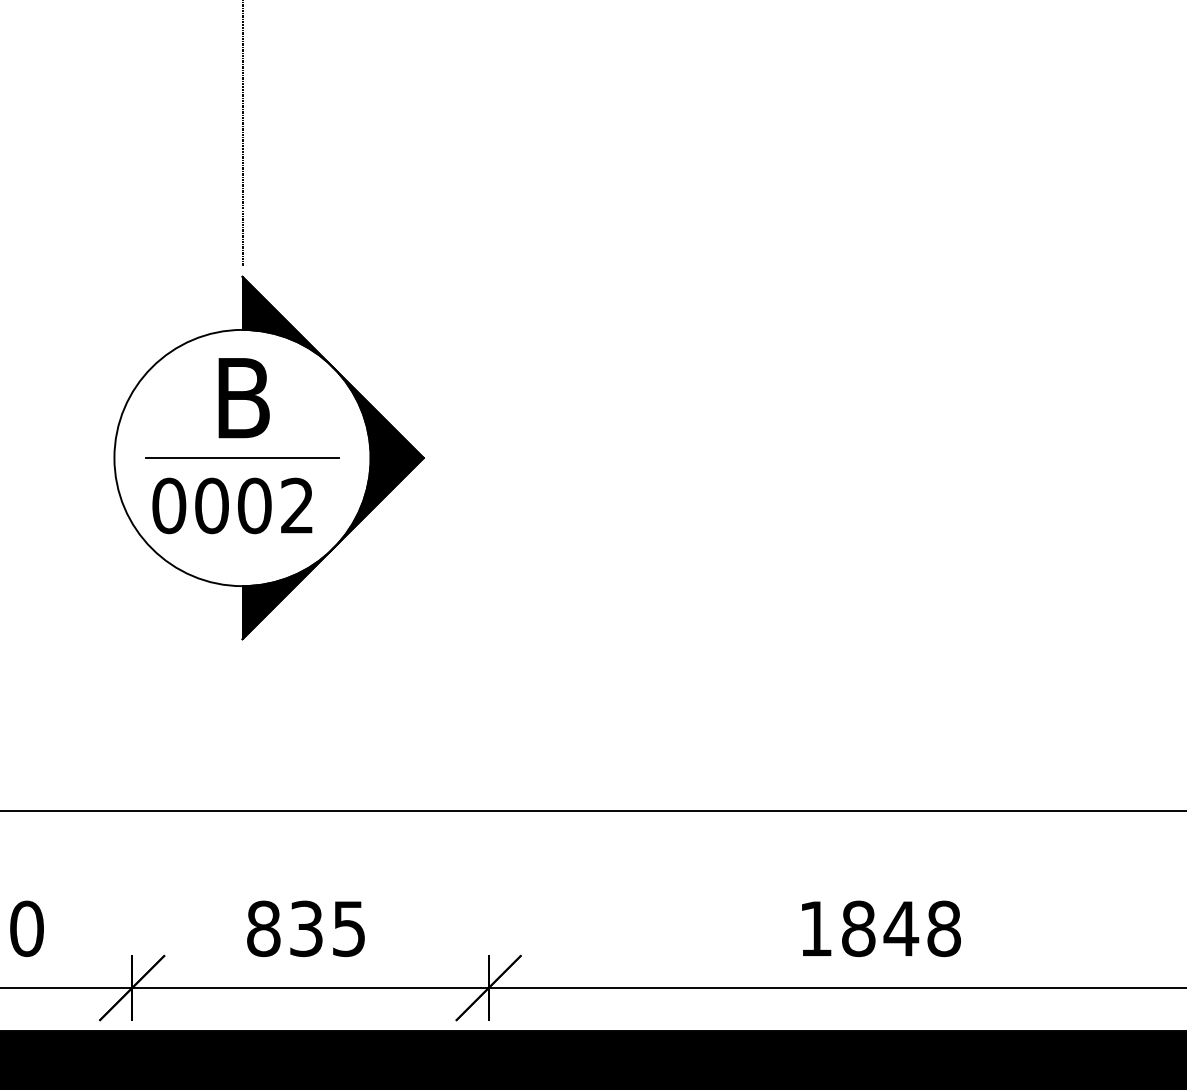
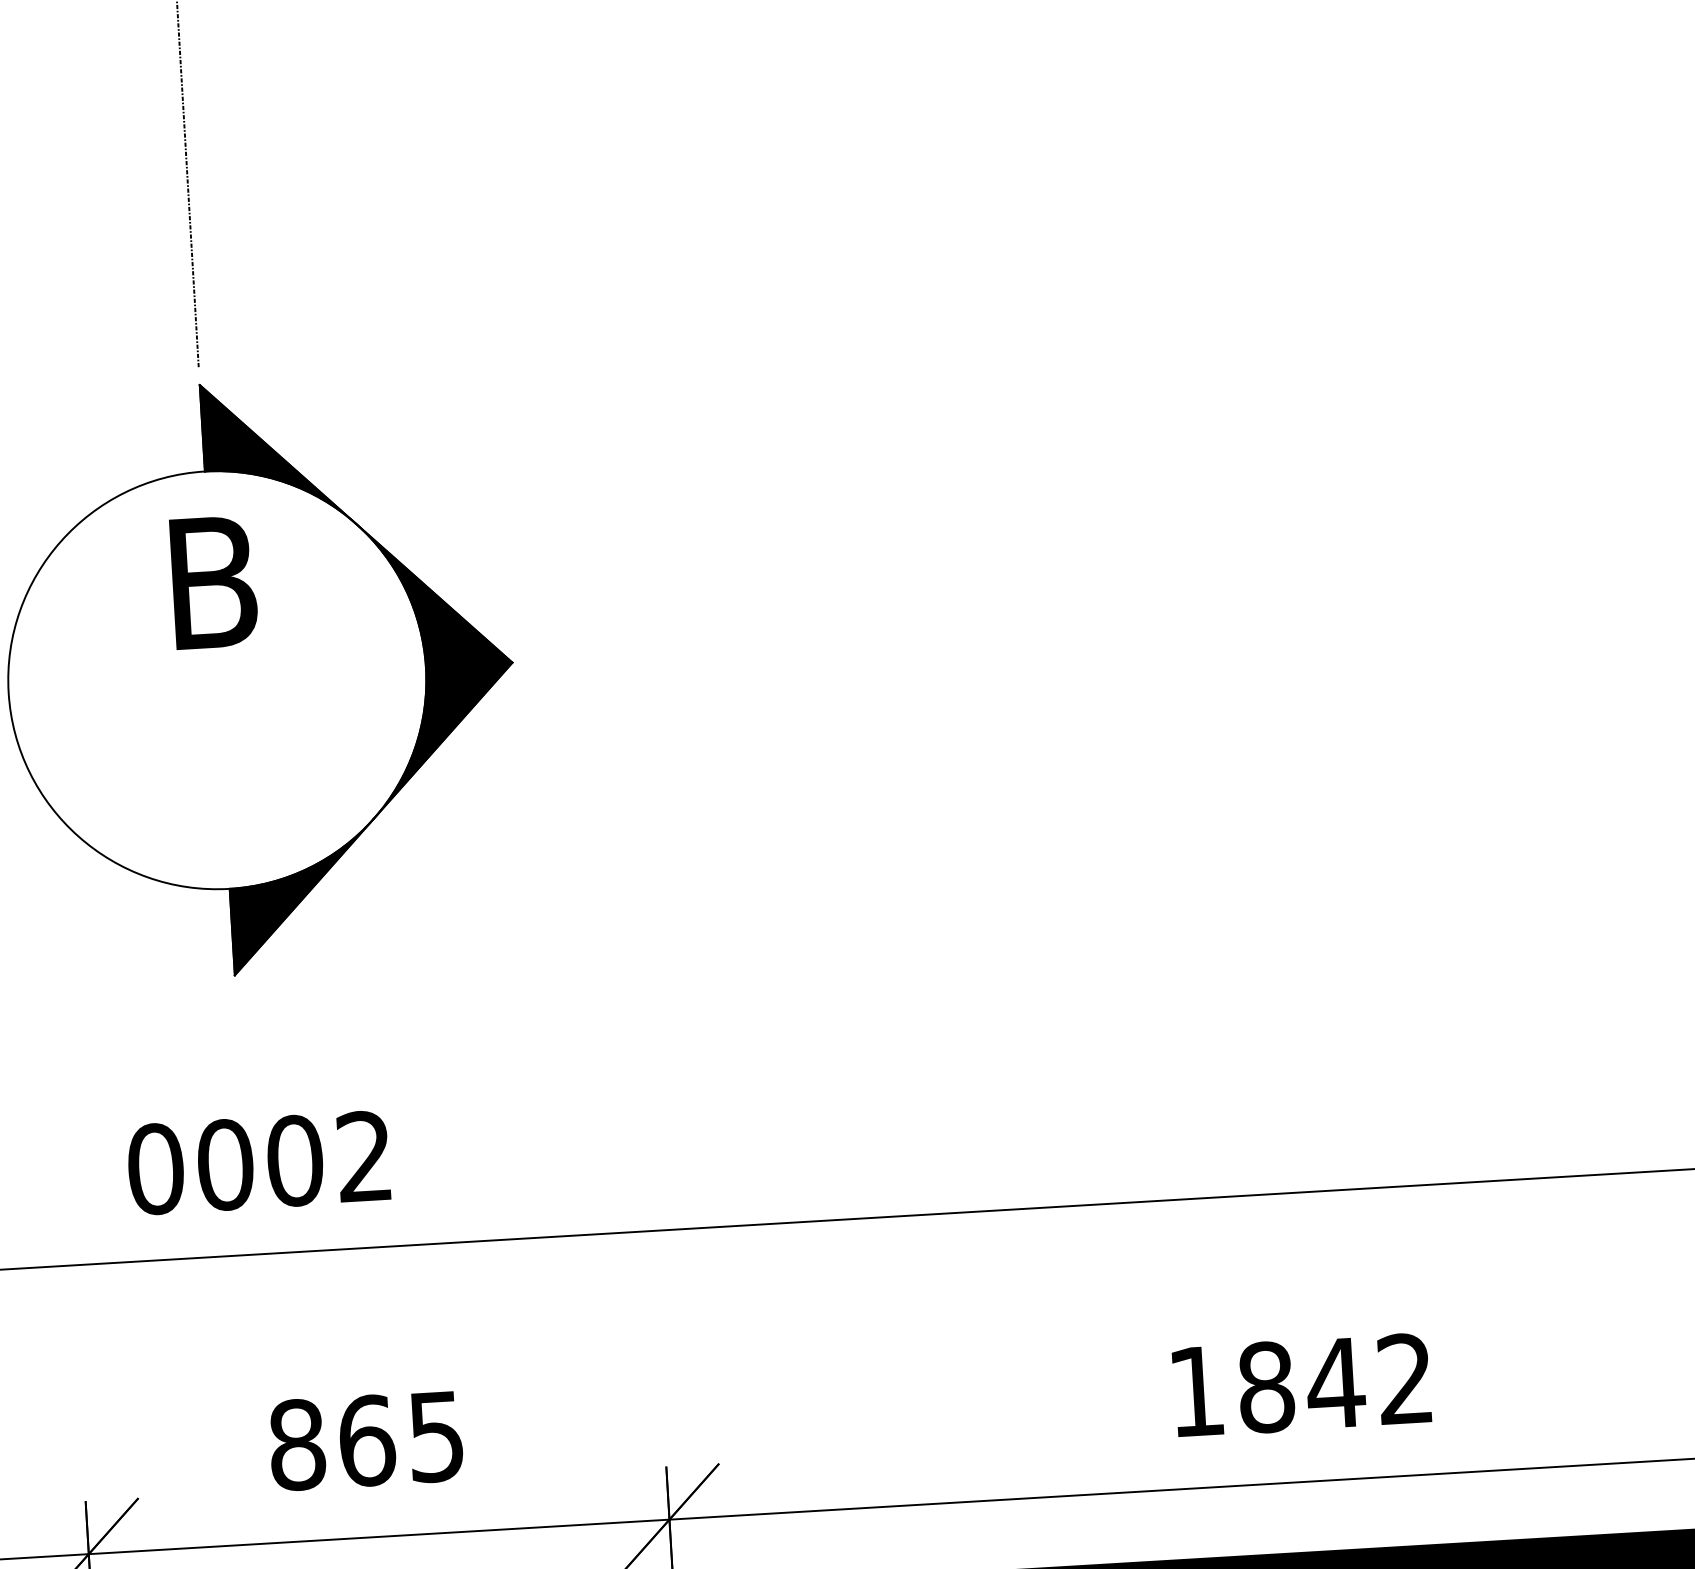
line: (242, 458) -> (217, 680), removed
text: (232, 505) -> (258, 1162), moved
text: (306, 928) -> (366, 1440), 835 -> 865
text: (943, 928) -> (1404, 1378), 1848 -> 1842

